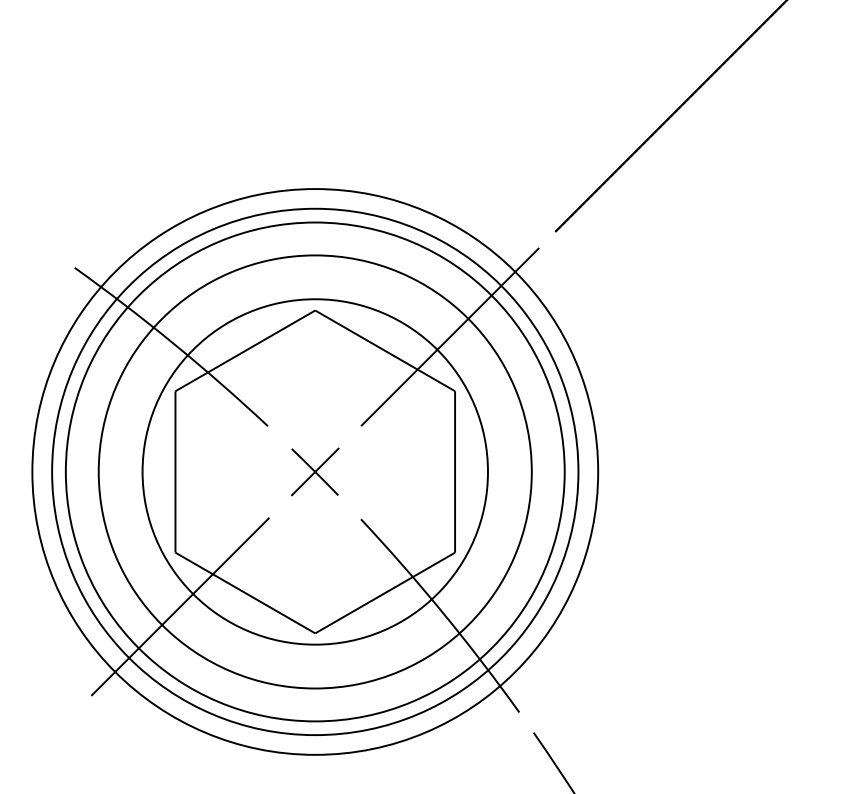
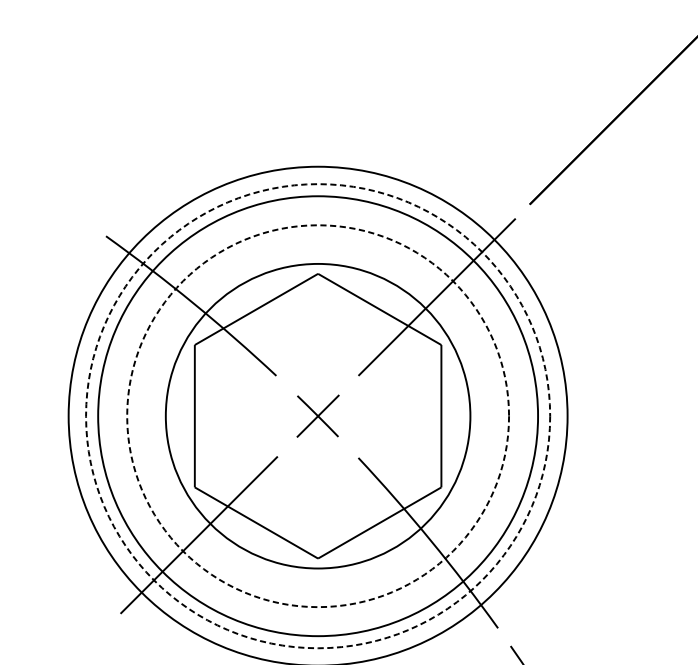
circle: (314, 471) -> (317, 415), solid -> dashed
circle: (315, 471) -> (318, 415), solid -> dashed

